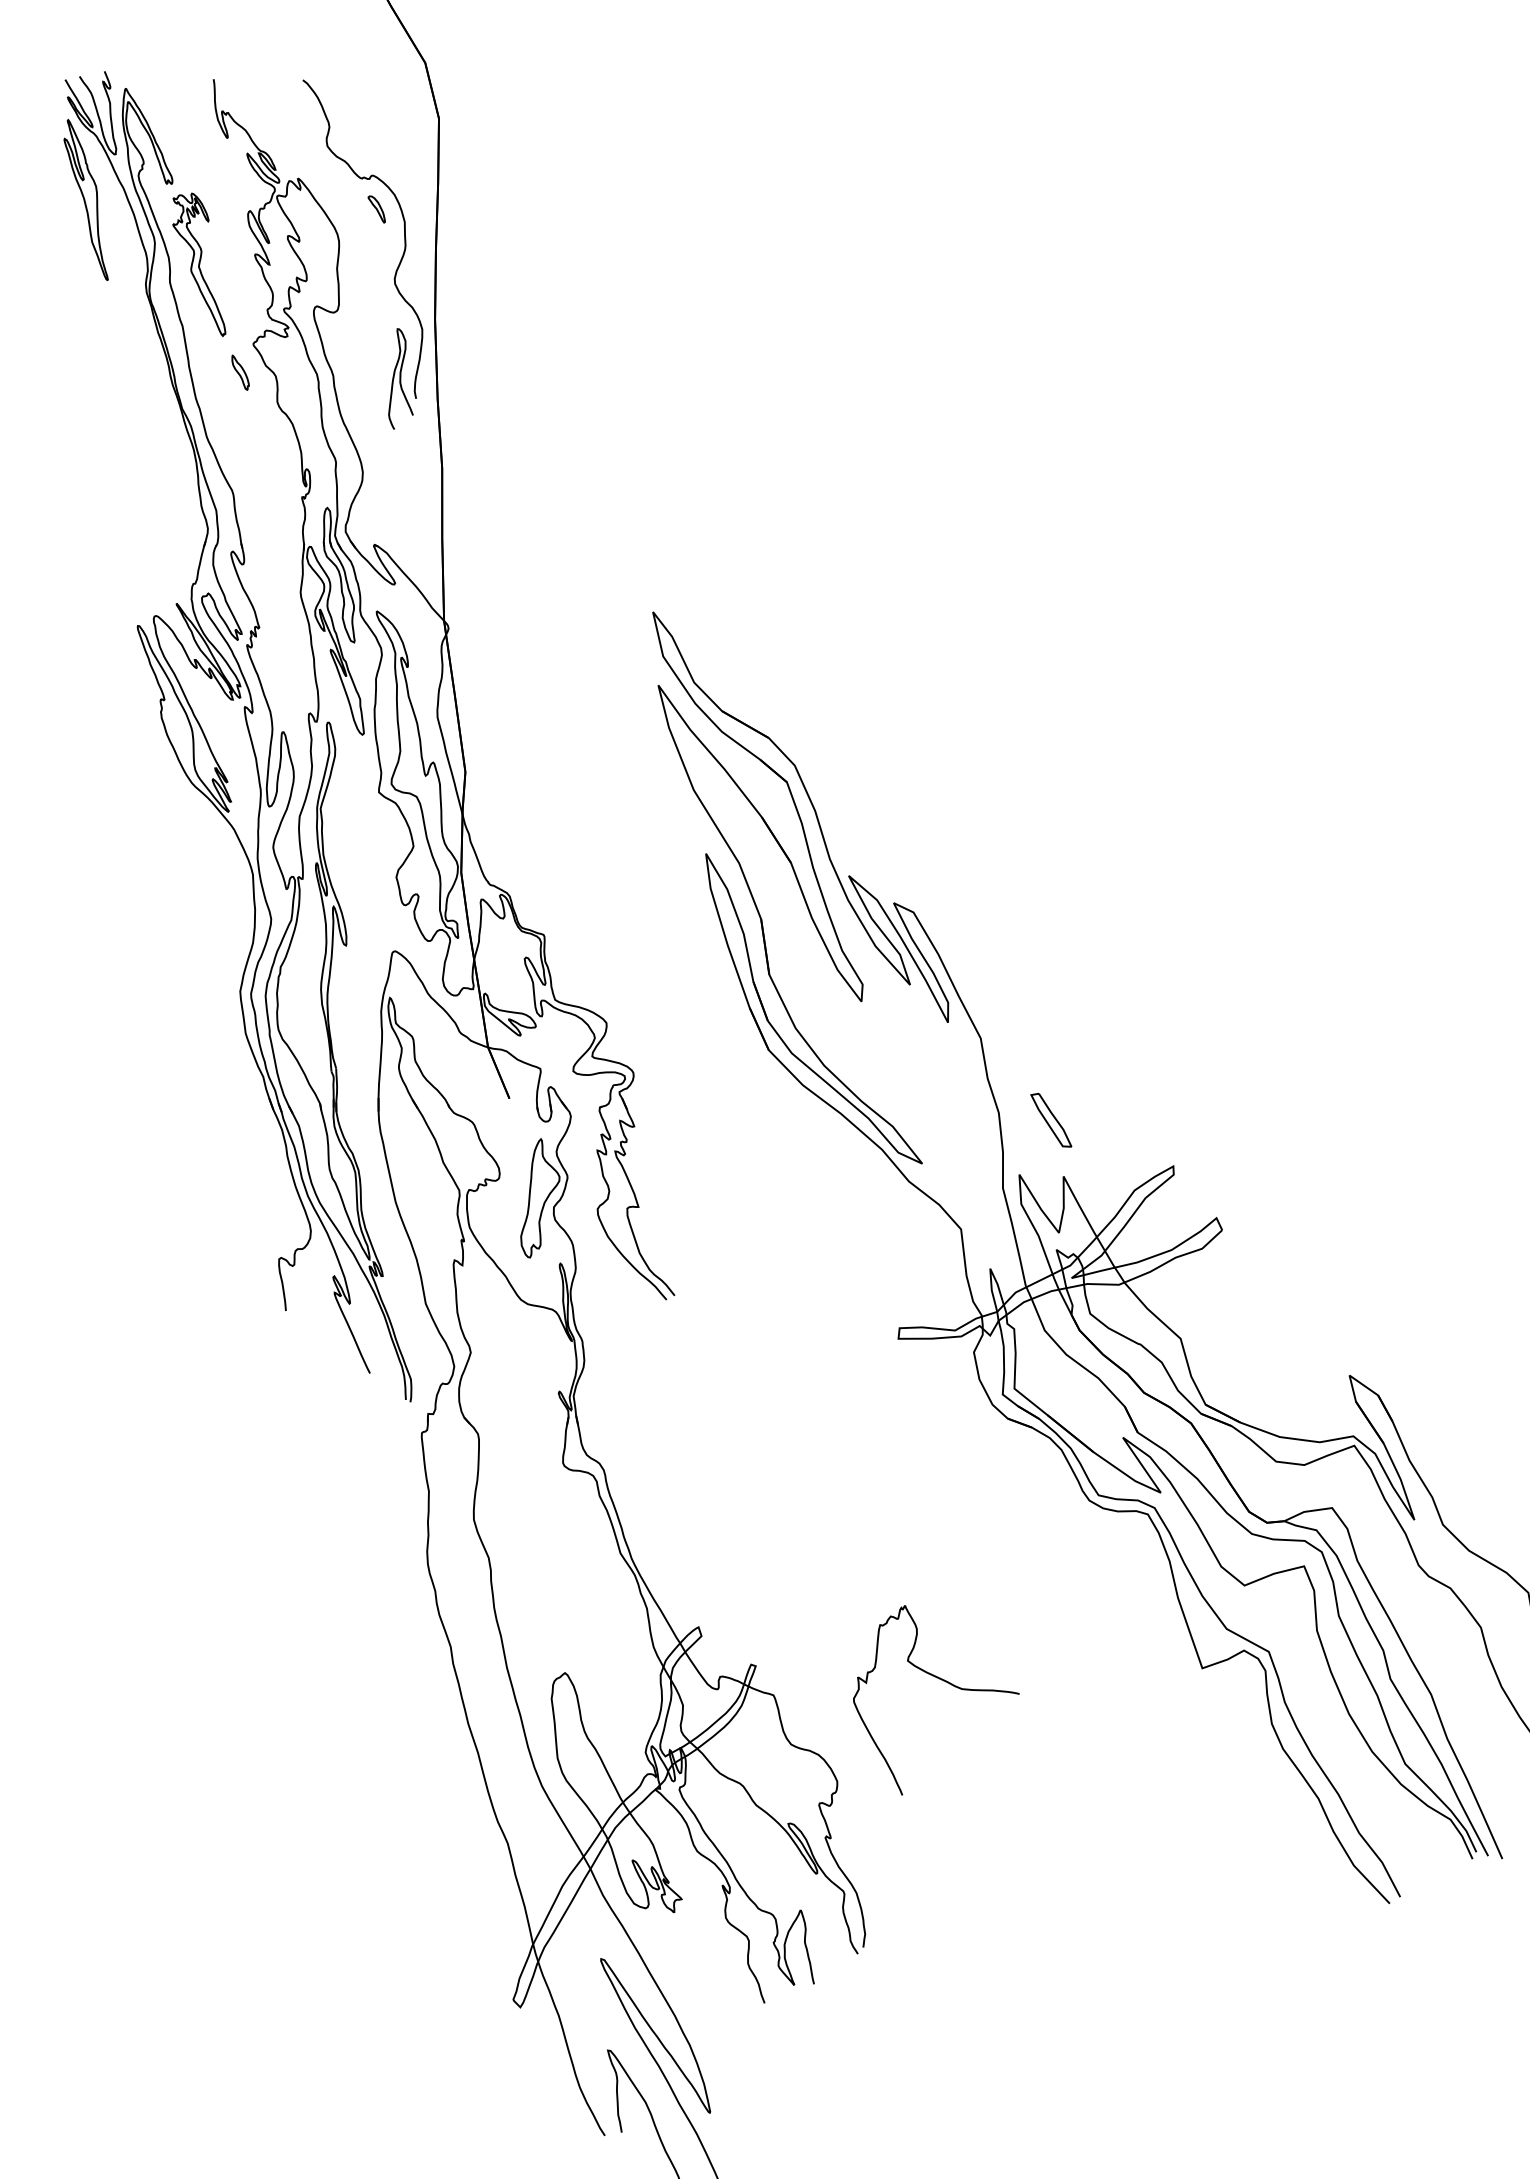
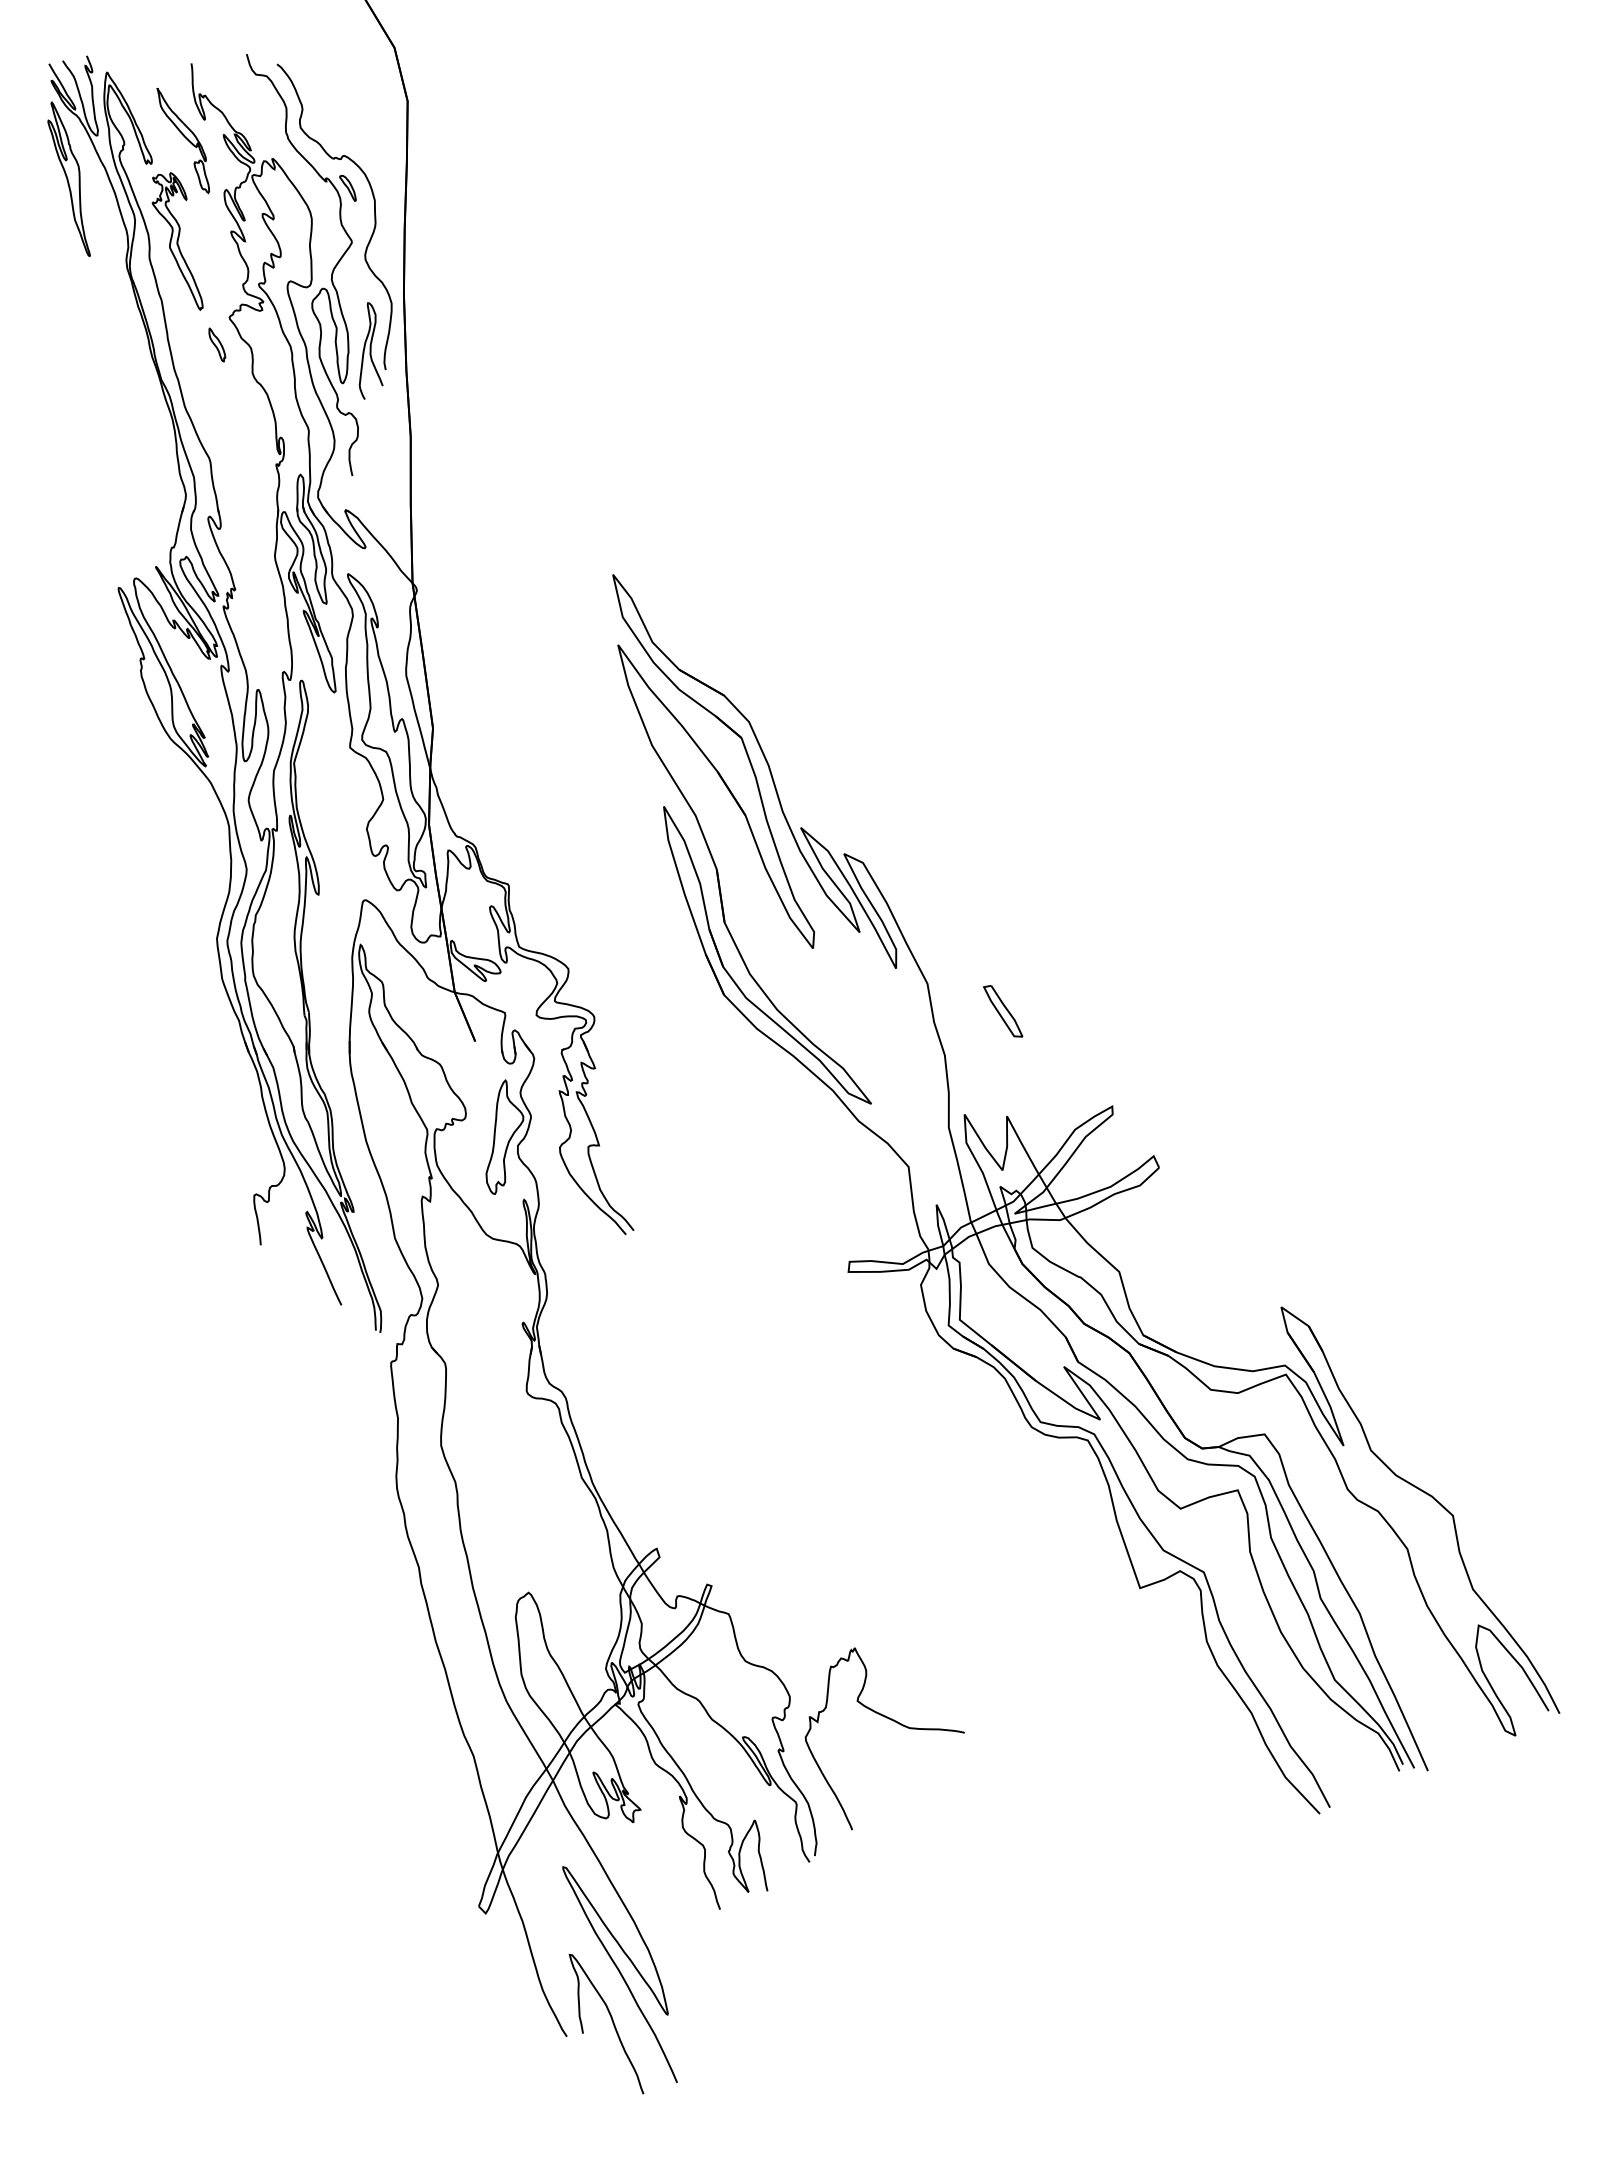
part: (204, 160) -> (182, 141), added
curve: (359, 297) -> (331, 272), added
part: (1050, 1120) -> (1002, 1011), moved
curve: (945, 1682) -> (893, 1721), moved

